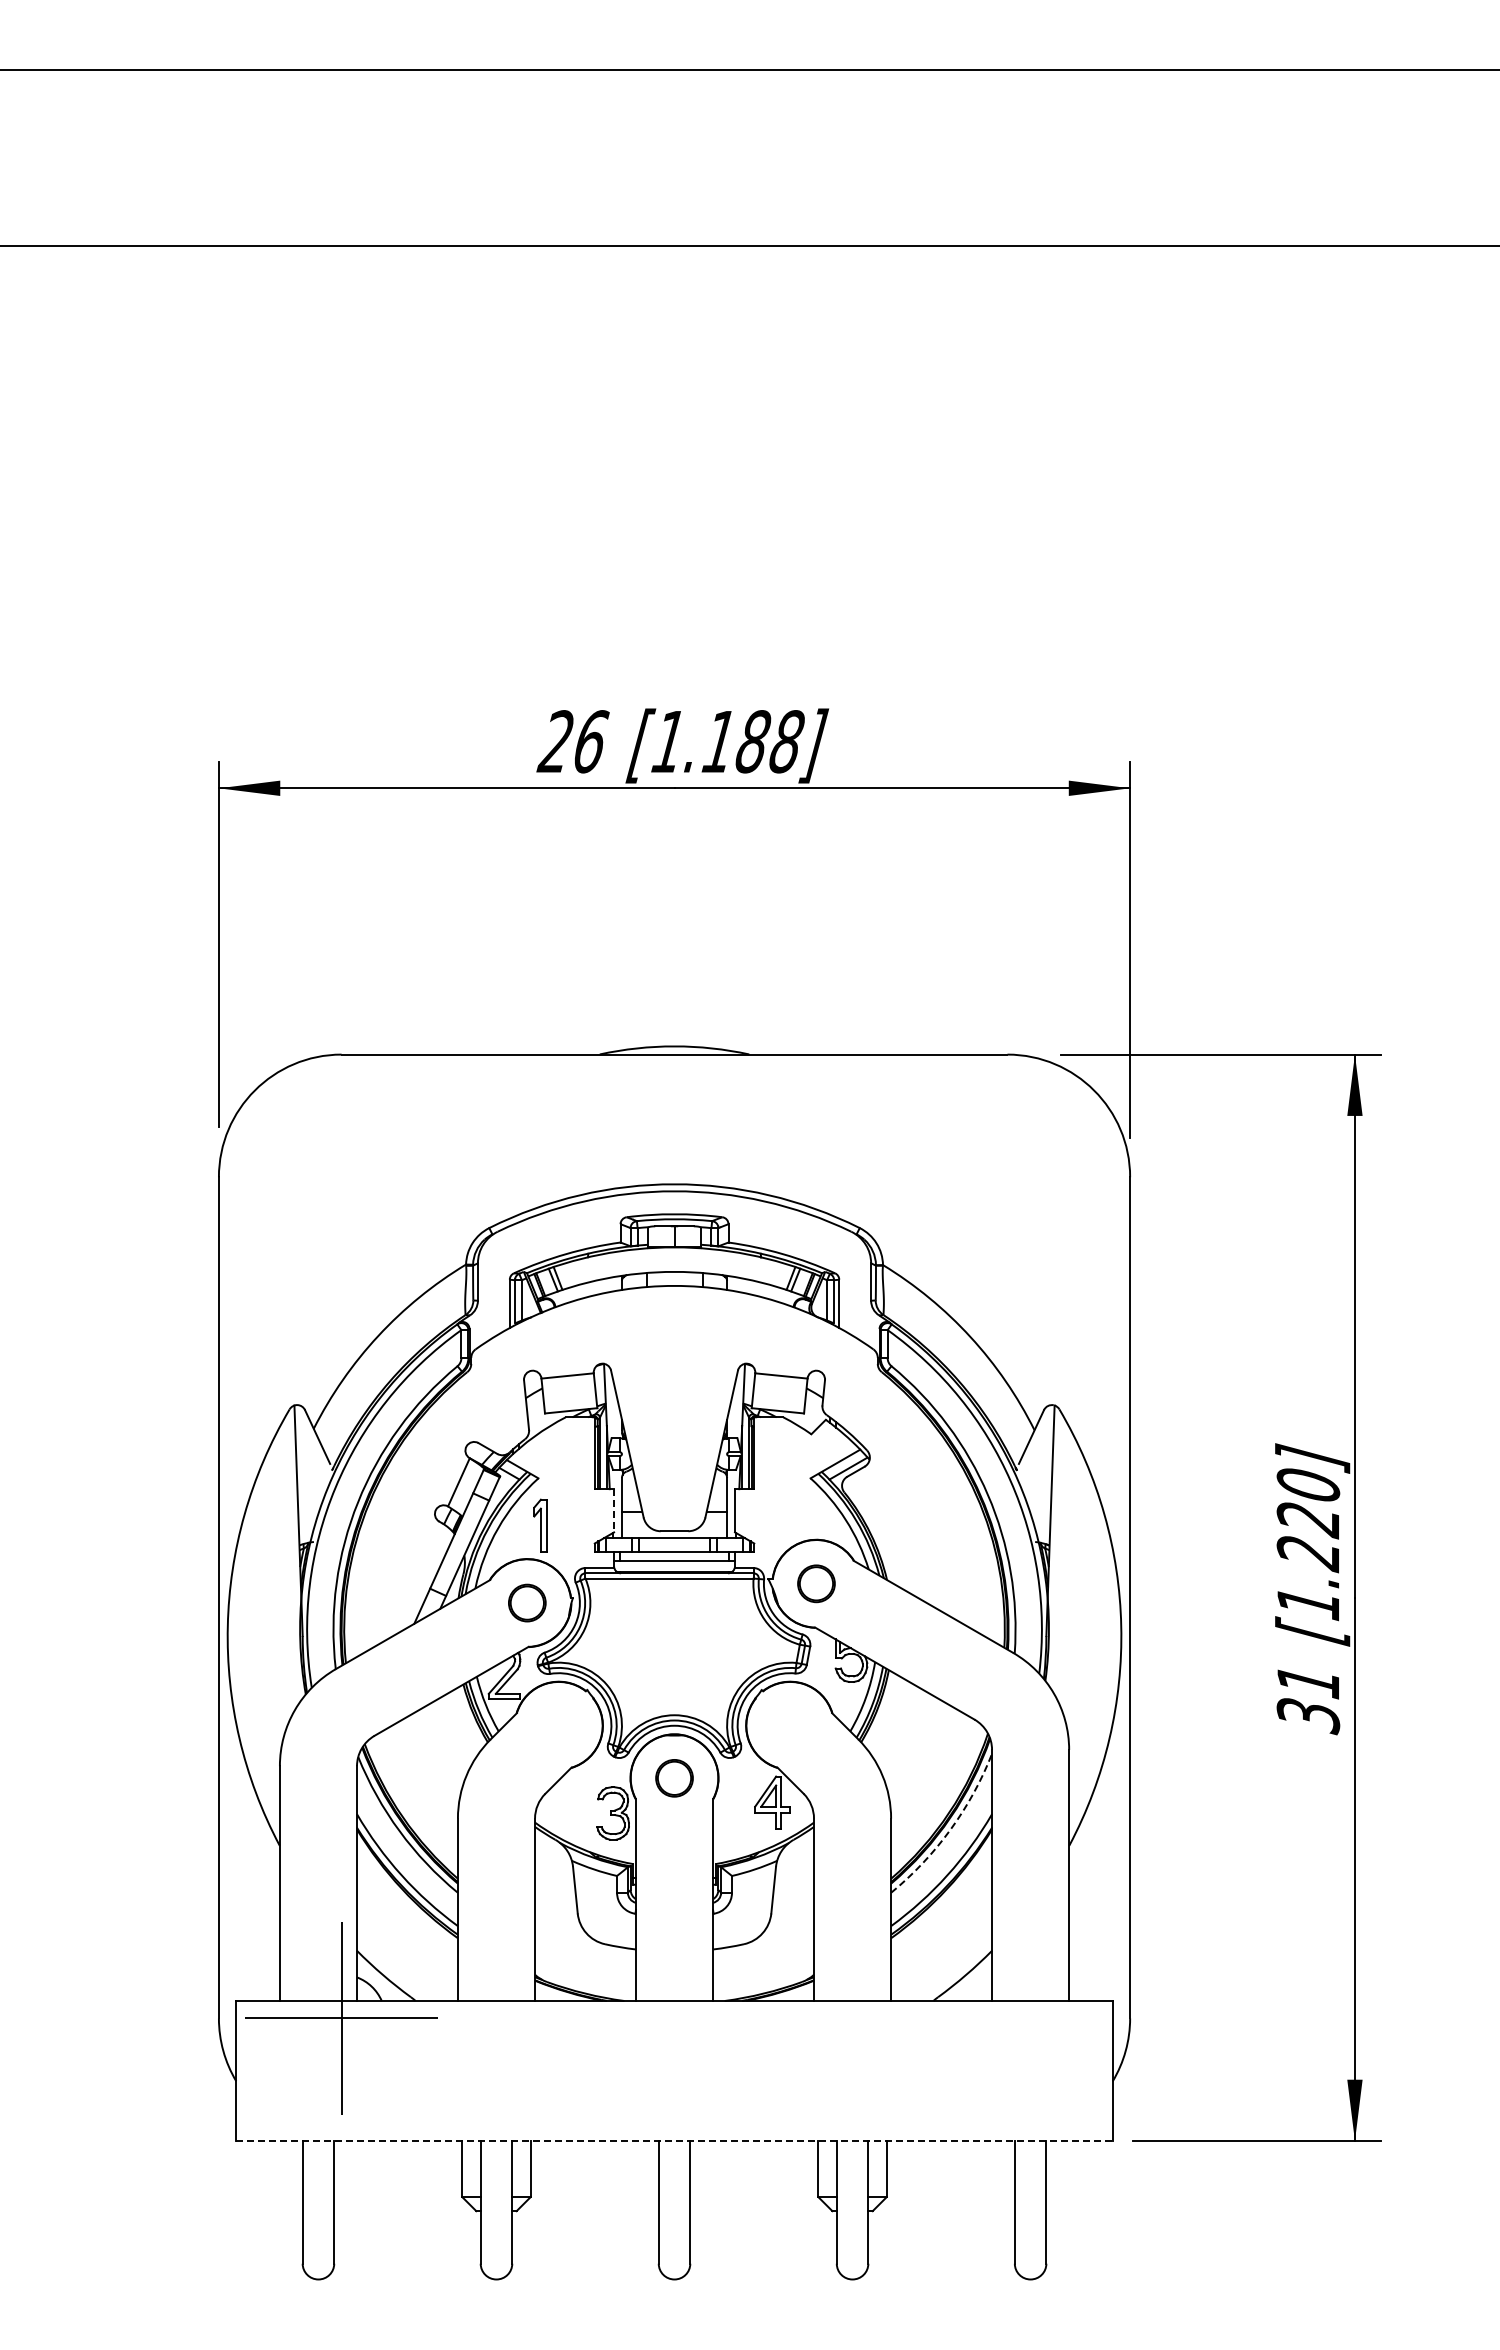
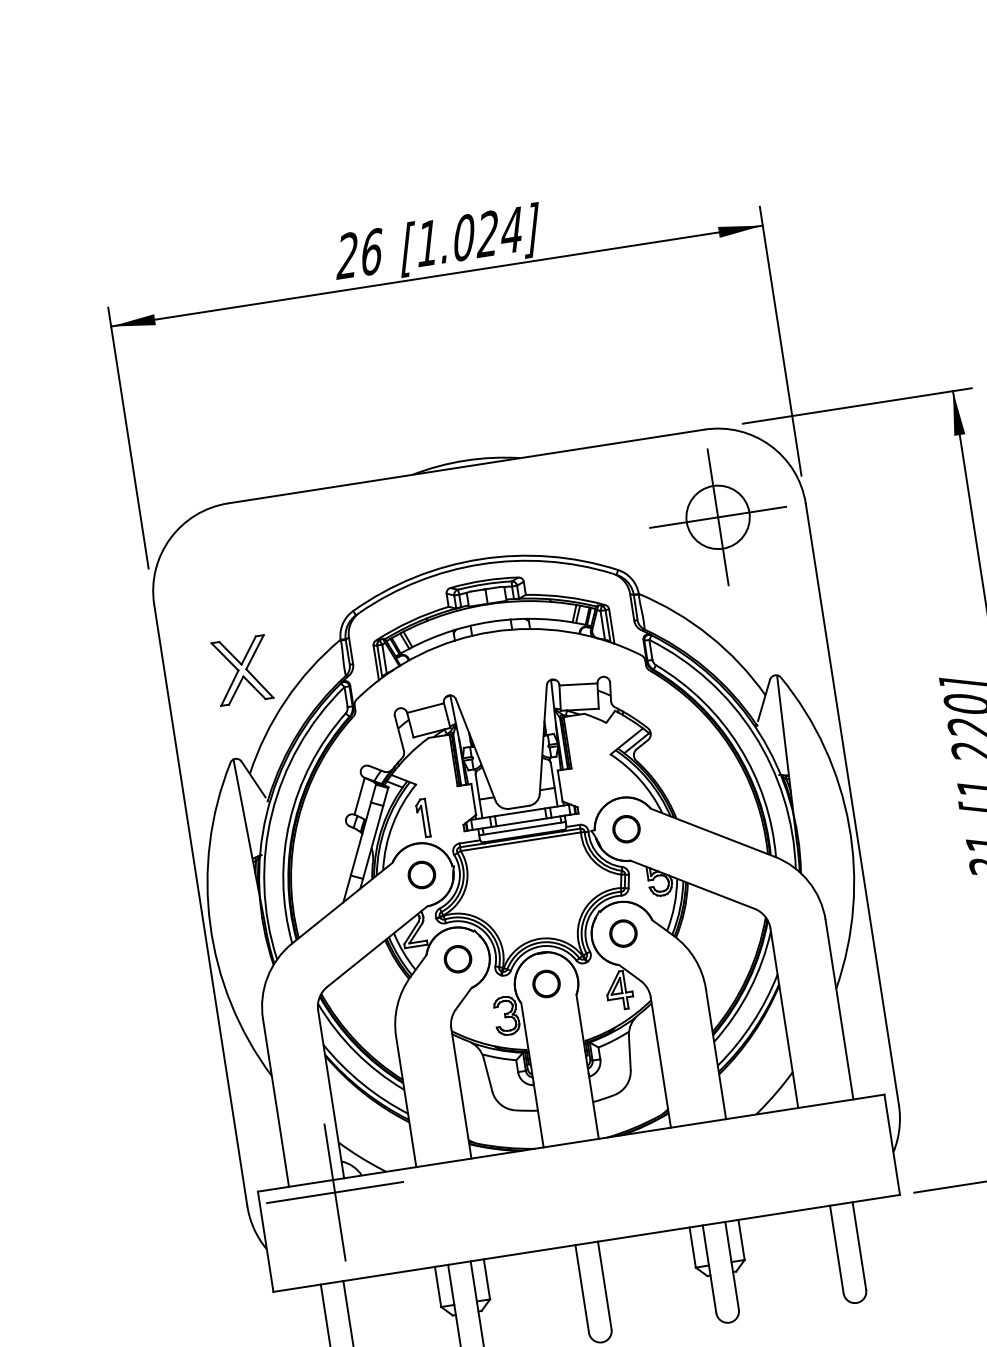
text: (752, 741) -> (487, 233), [1.188] -> [1.024]
part: (1007, 1177) -> (718, 517), added
part: (325, 1285) -> (242, 670), added
line: (614, 1510) -> (473, 799), dashed -> solid
part: (558, 1725) -> (457, 959), added
part: (789, 1725) -> (622, 933), added
arc: (950, 1829) -> (749, 990), dashed -> solid
line: (675, 2141) -> (587, 1243), dashed -> solid

